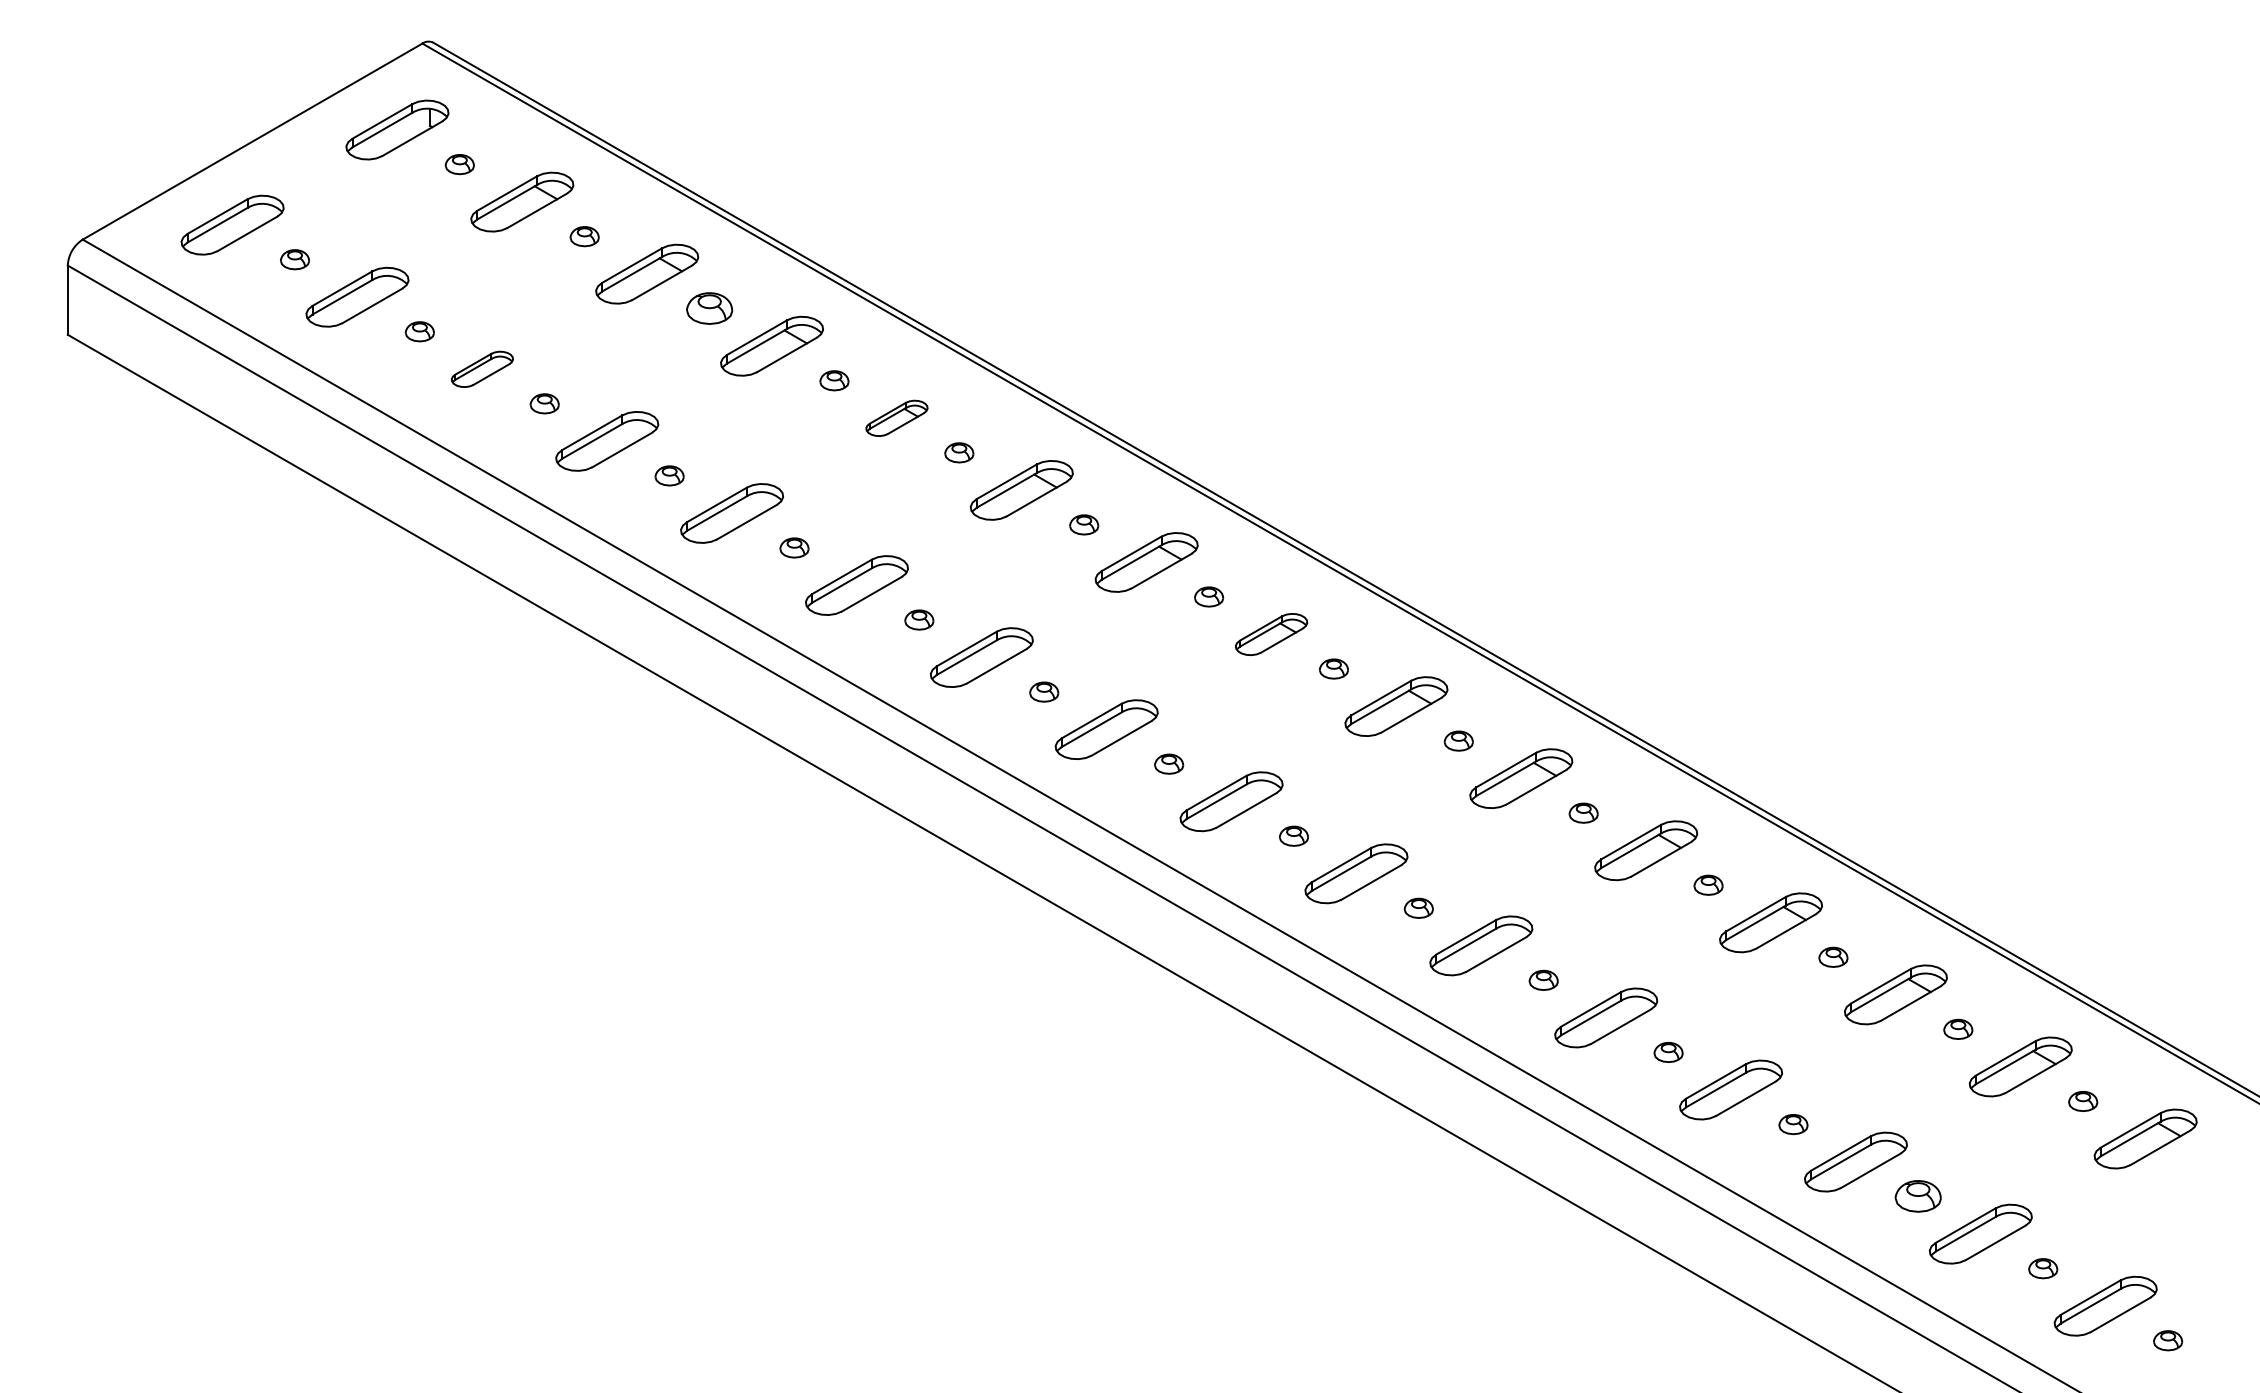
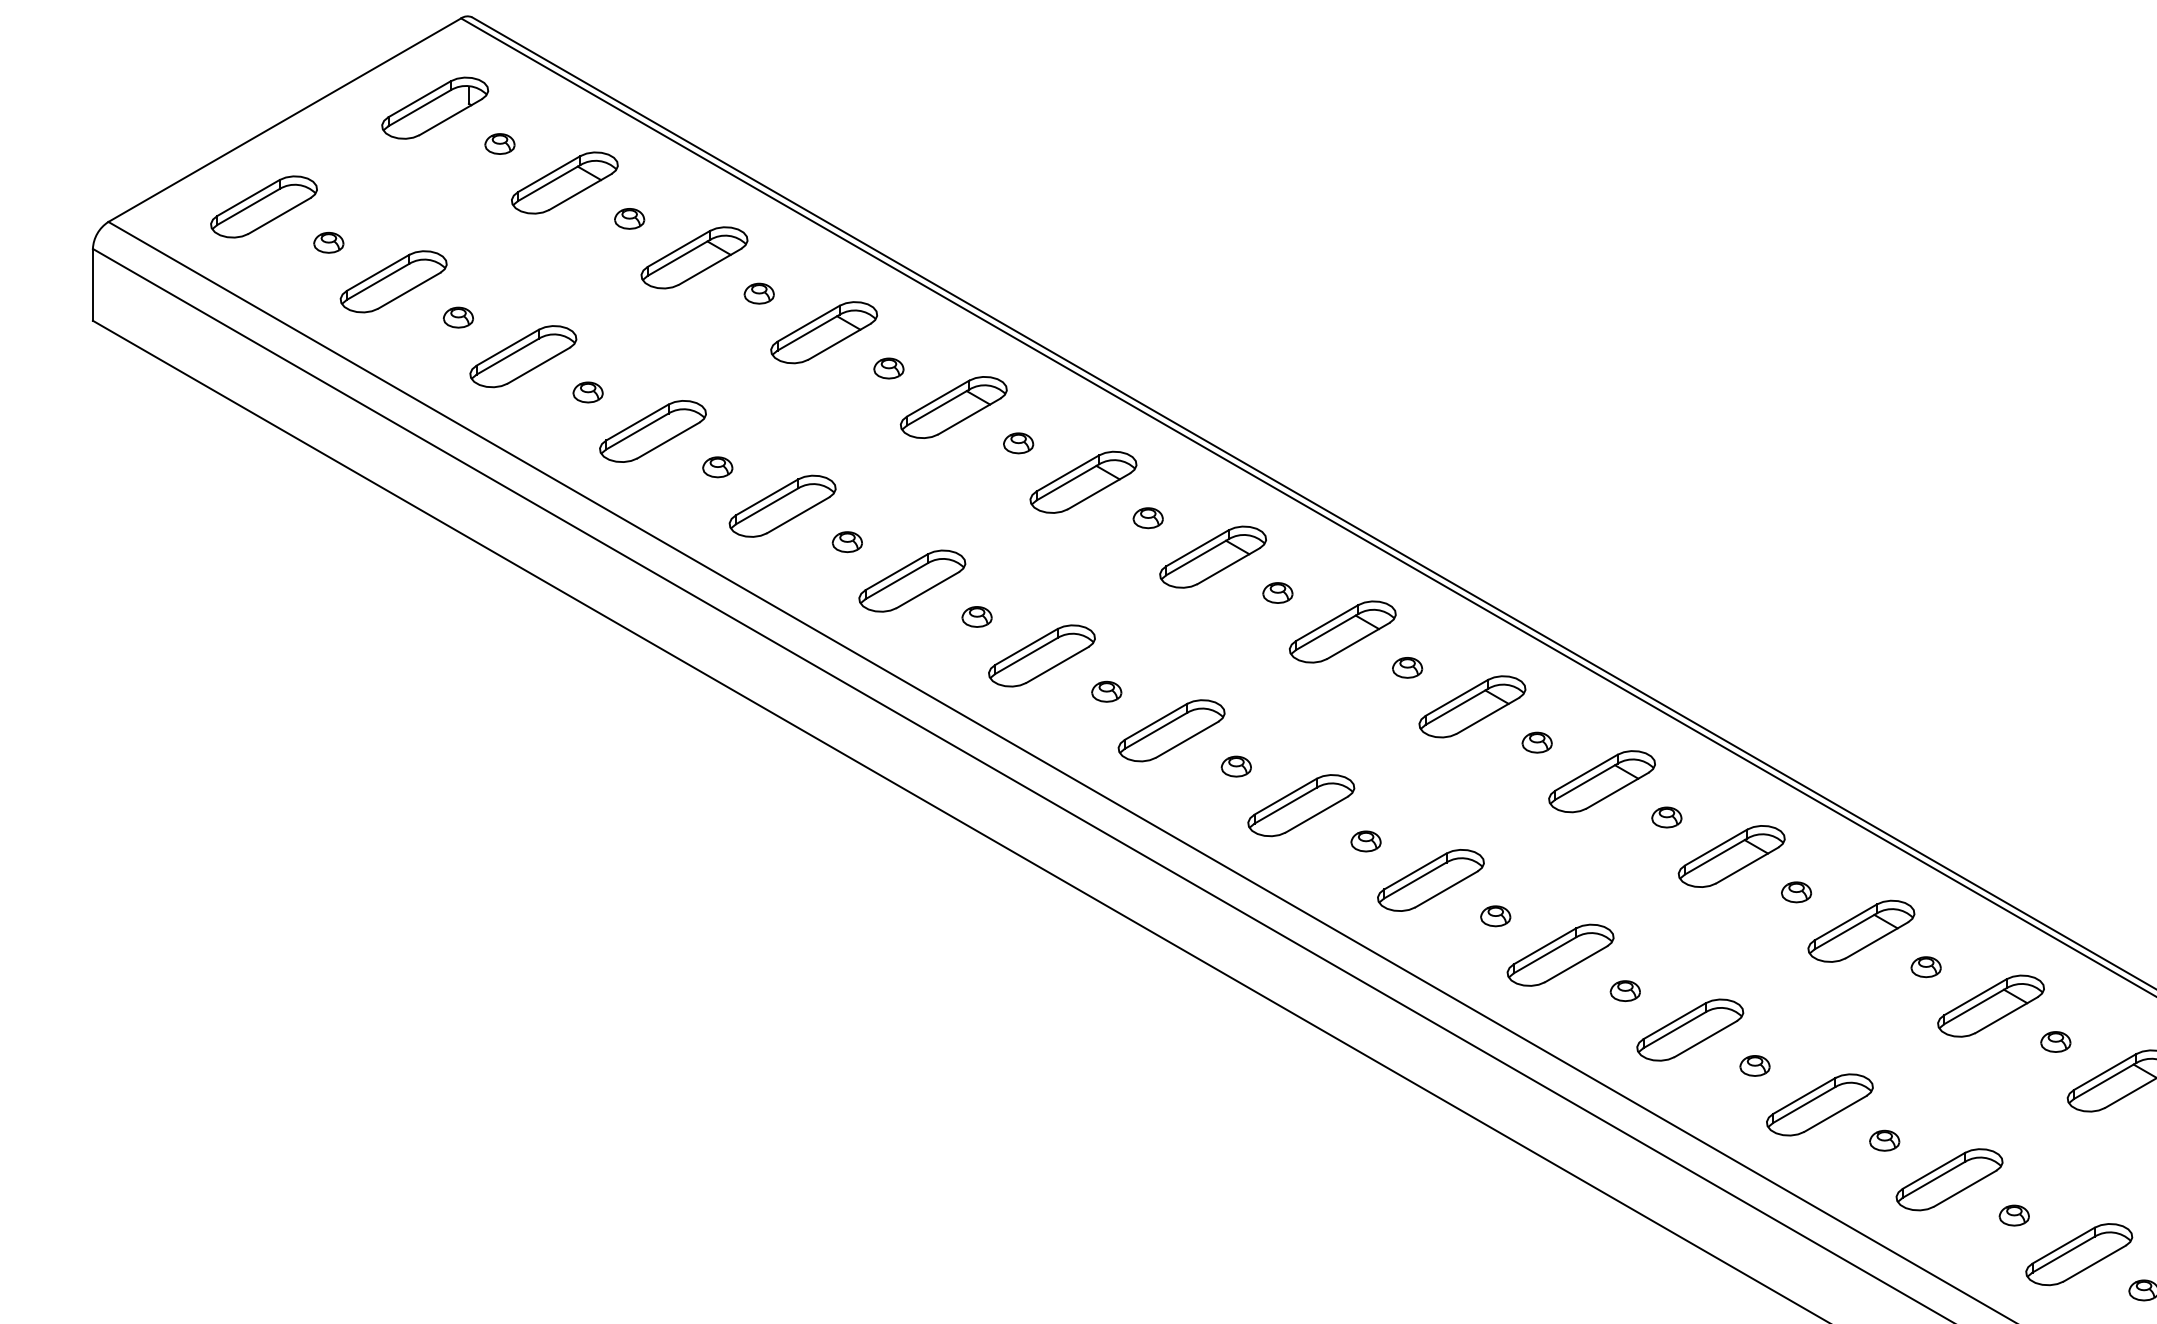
part: (709, 308) -> (759, 293), size x0.62
part: (482, 369) -> (523, 356), size x1.67
part: (896, 418) -> (953, 407), size x1.67
part: (1271, 634) -> (1342, 631), size x1.43
part: (1918, 1196) -> (2014, 1215), size x0.62

